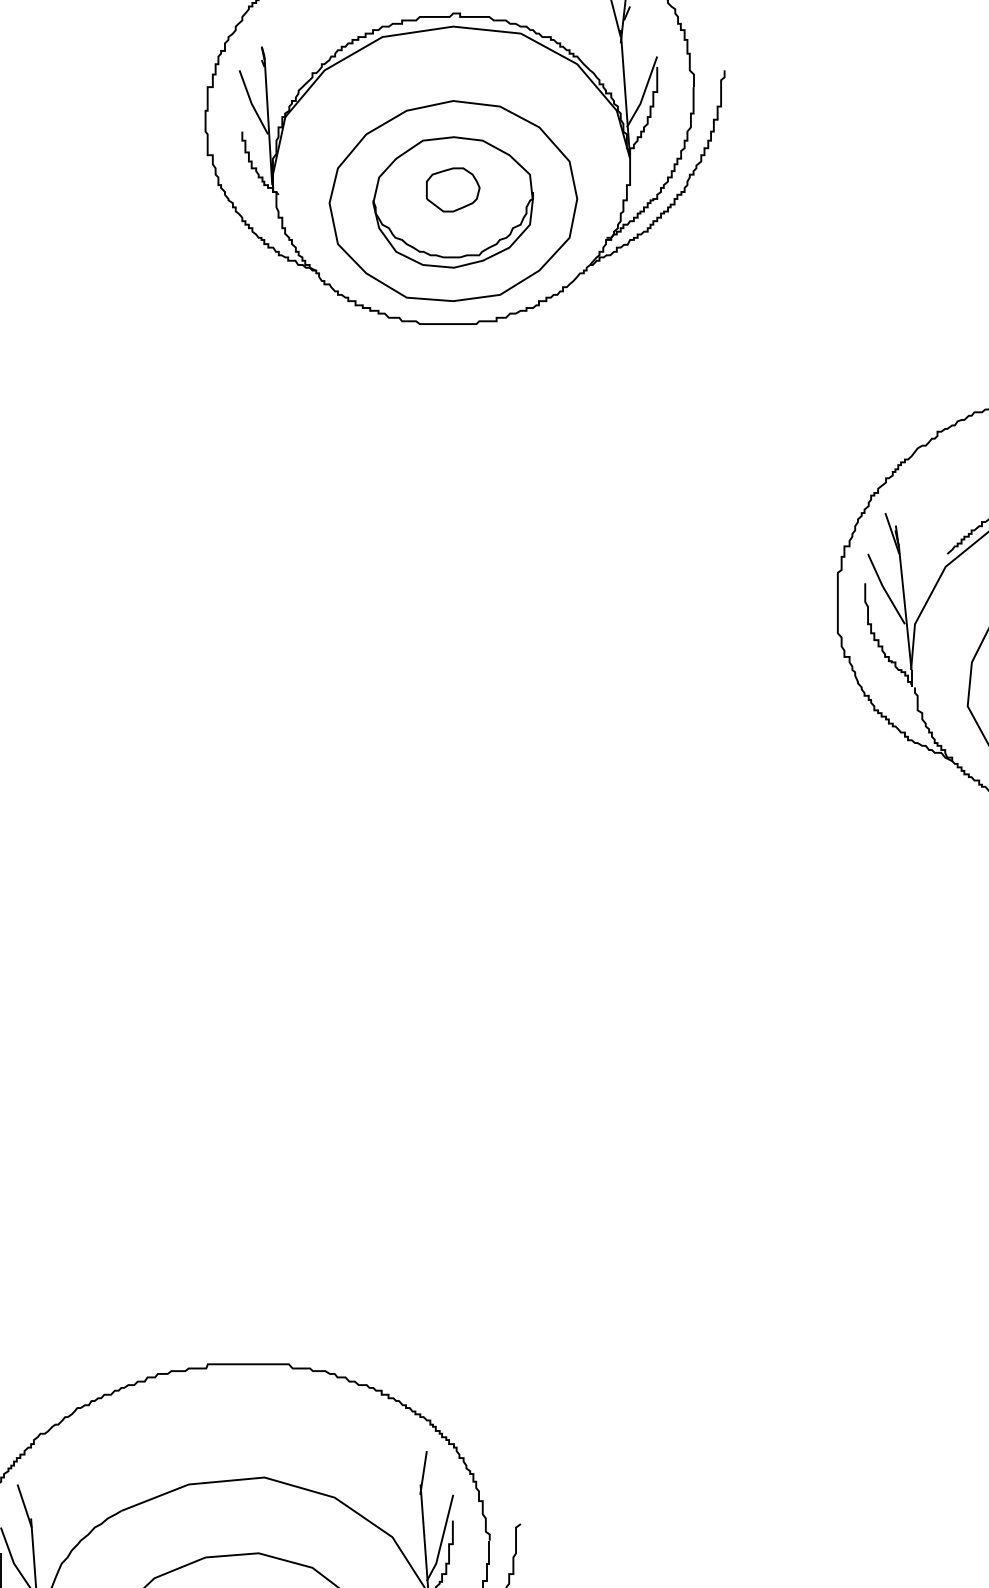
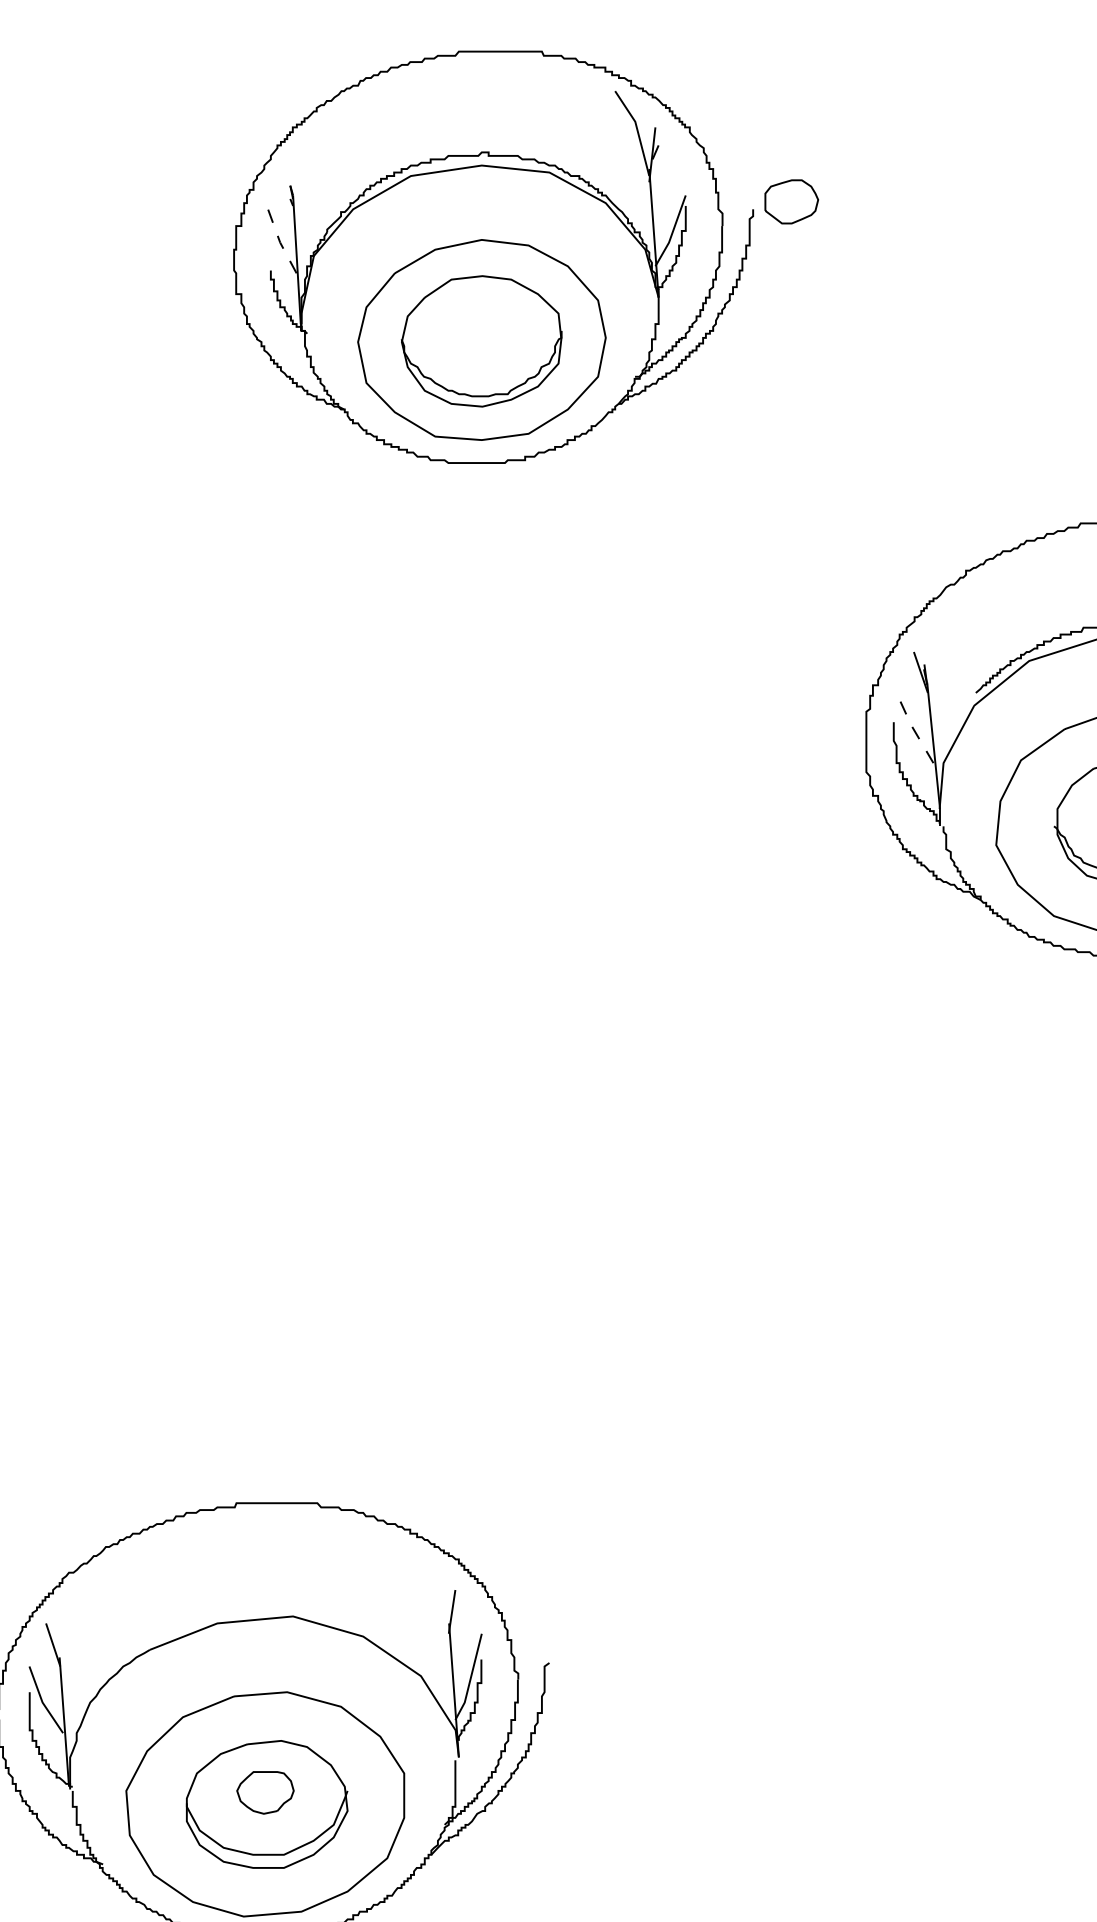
line: (251, 103) -> (280, 242), solid -> dashed
part: (452, 189) -> (791, 201), moved
line: (884, 589) -> (913, 728), solid -> dashed

